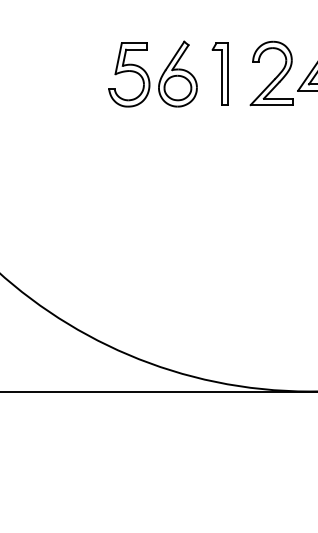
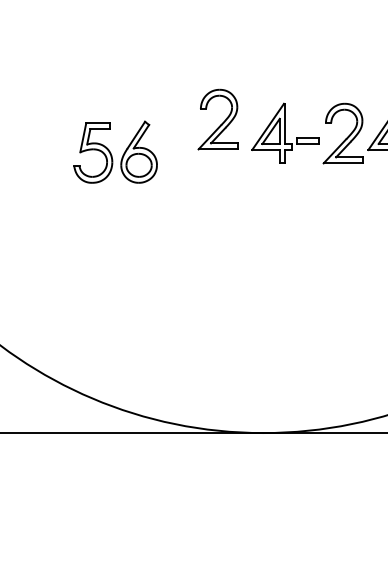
part: (152, 73) -> (115, 151), moved
part: (219, 73) -> (178, 133), removed
part: (270, 73) -> (217, 119), moved

